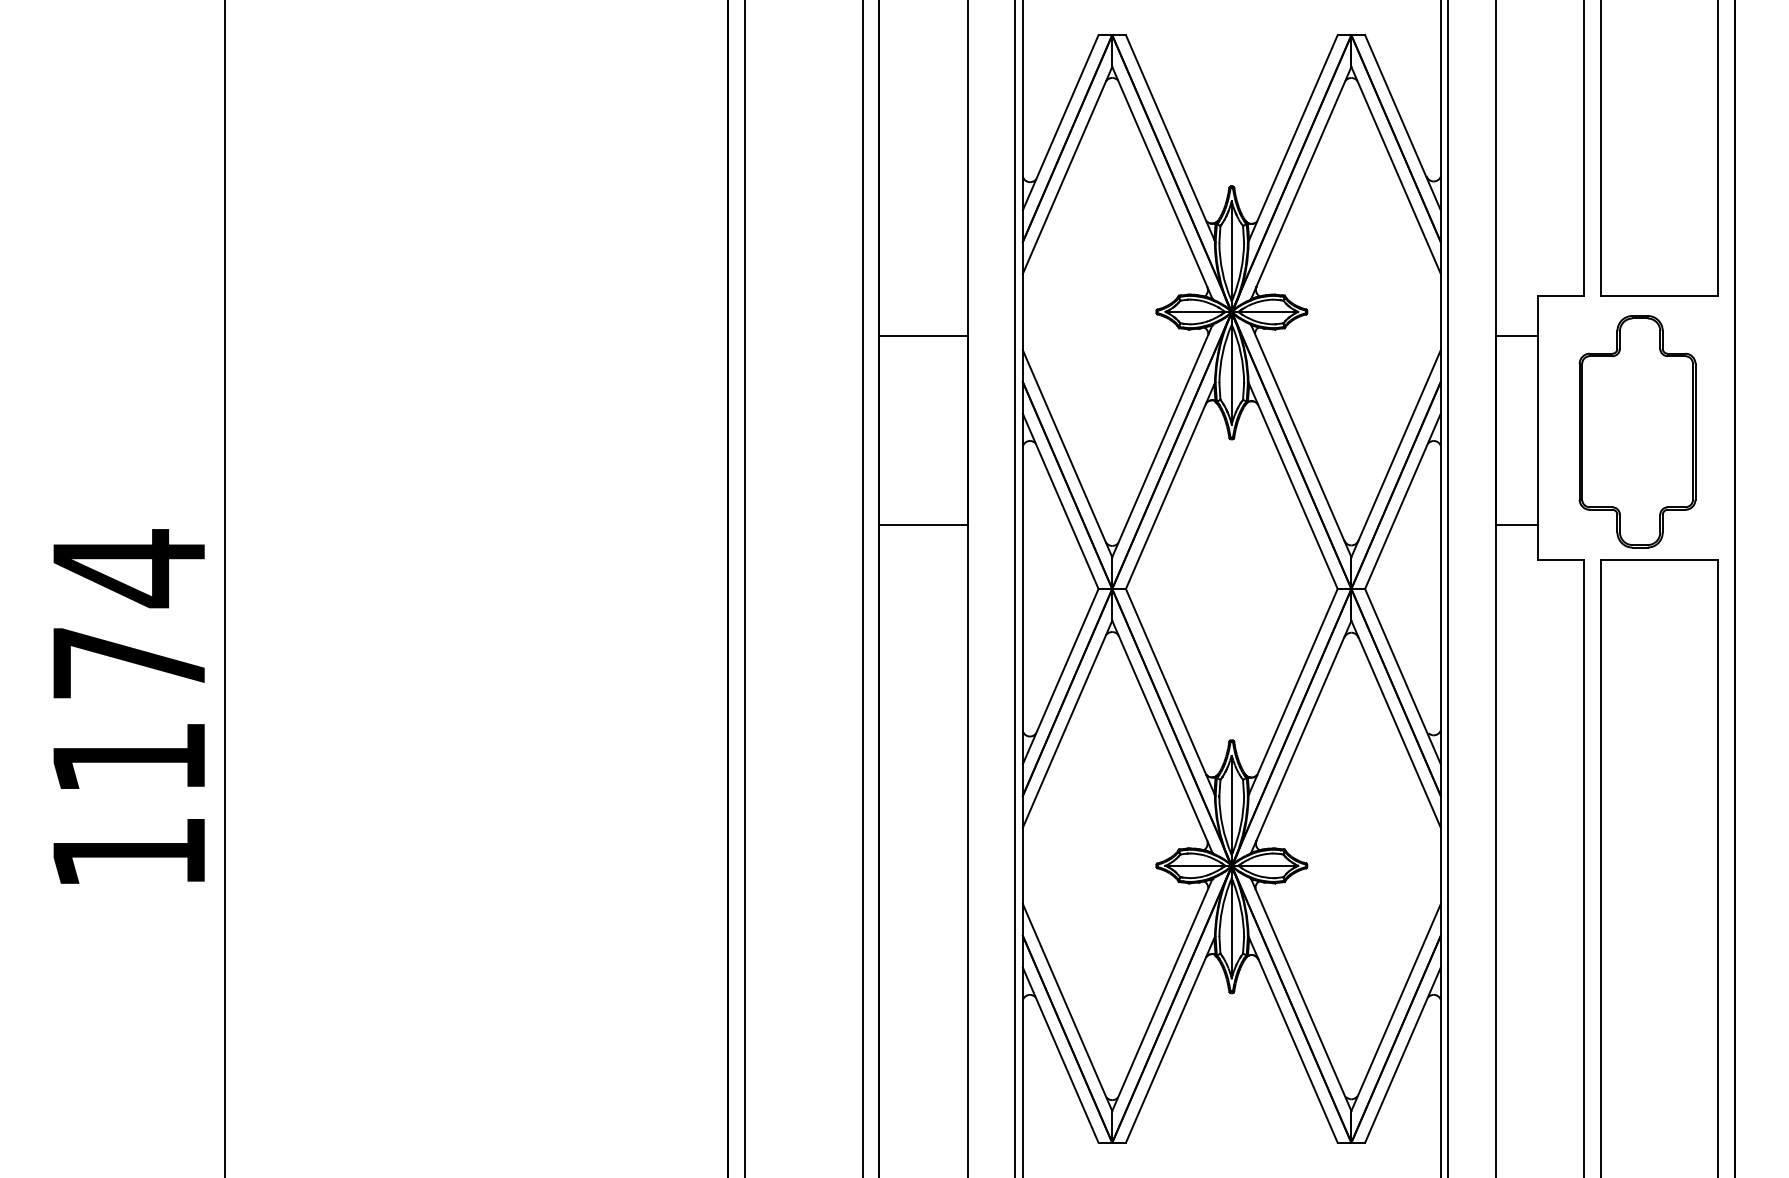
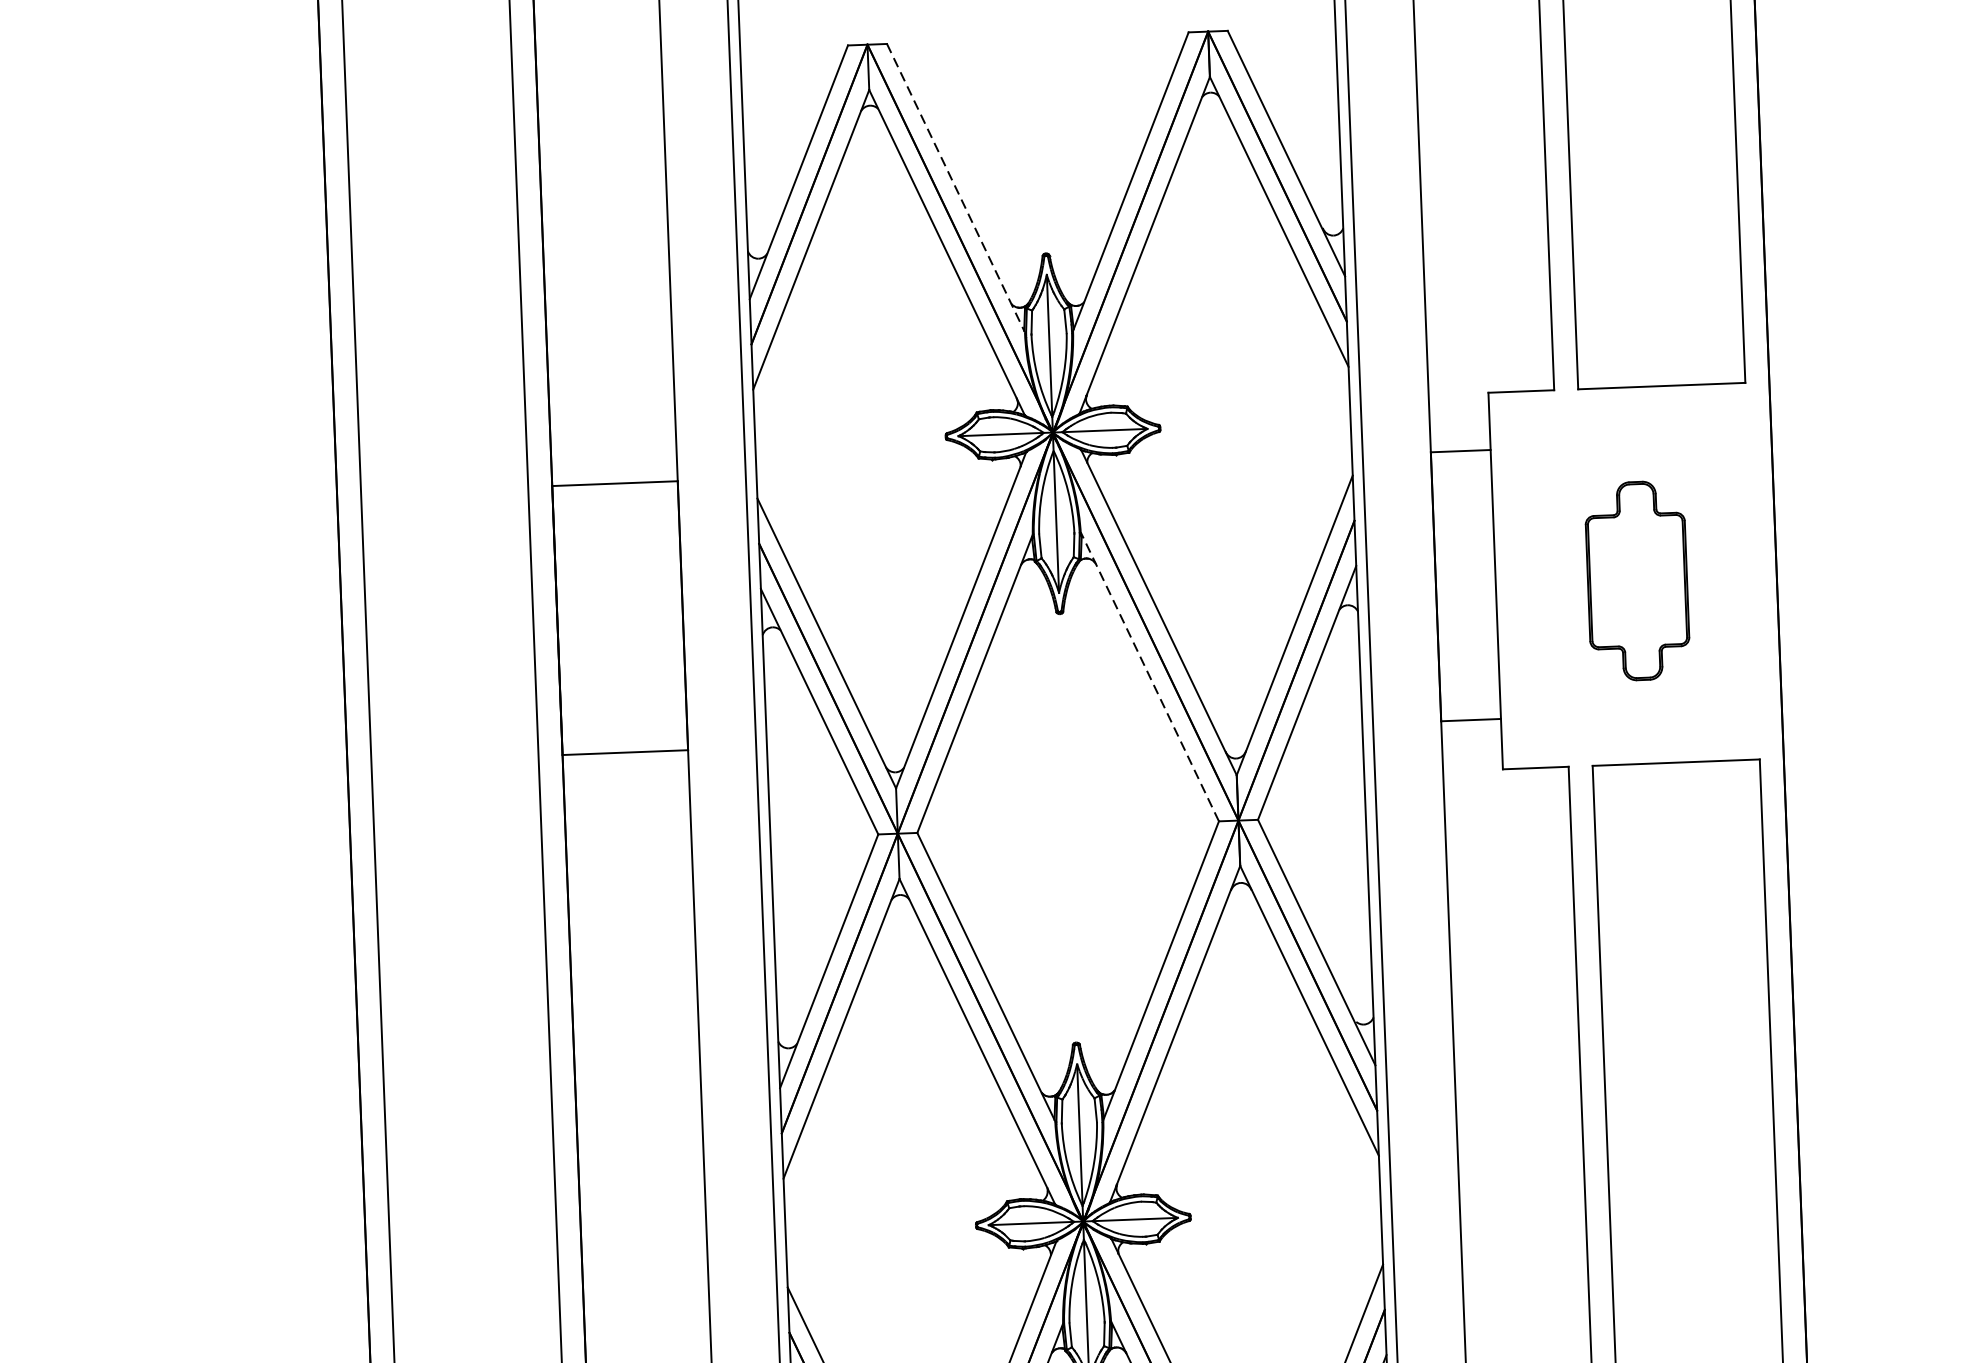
line: (1170, 138) -> (956, 188), solid -> dashed
part: (1637, 431) -> (1637, 580), size x0.6
line: (1292, 485) -> (1148, 676), solid -> dashed

